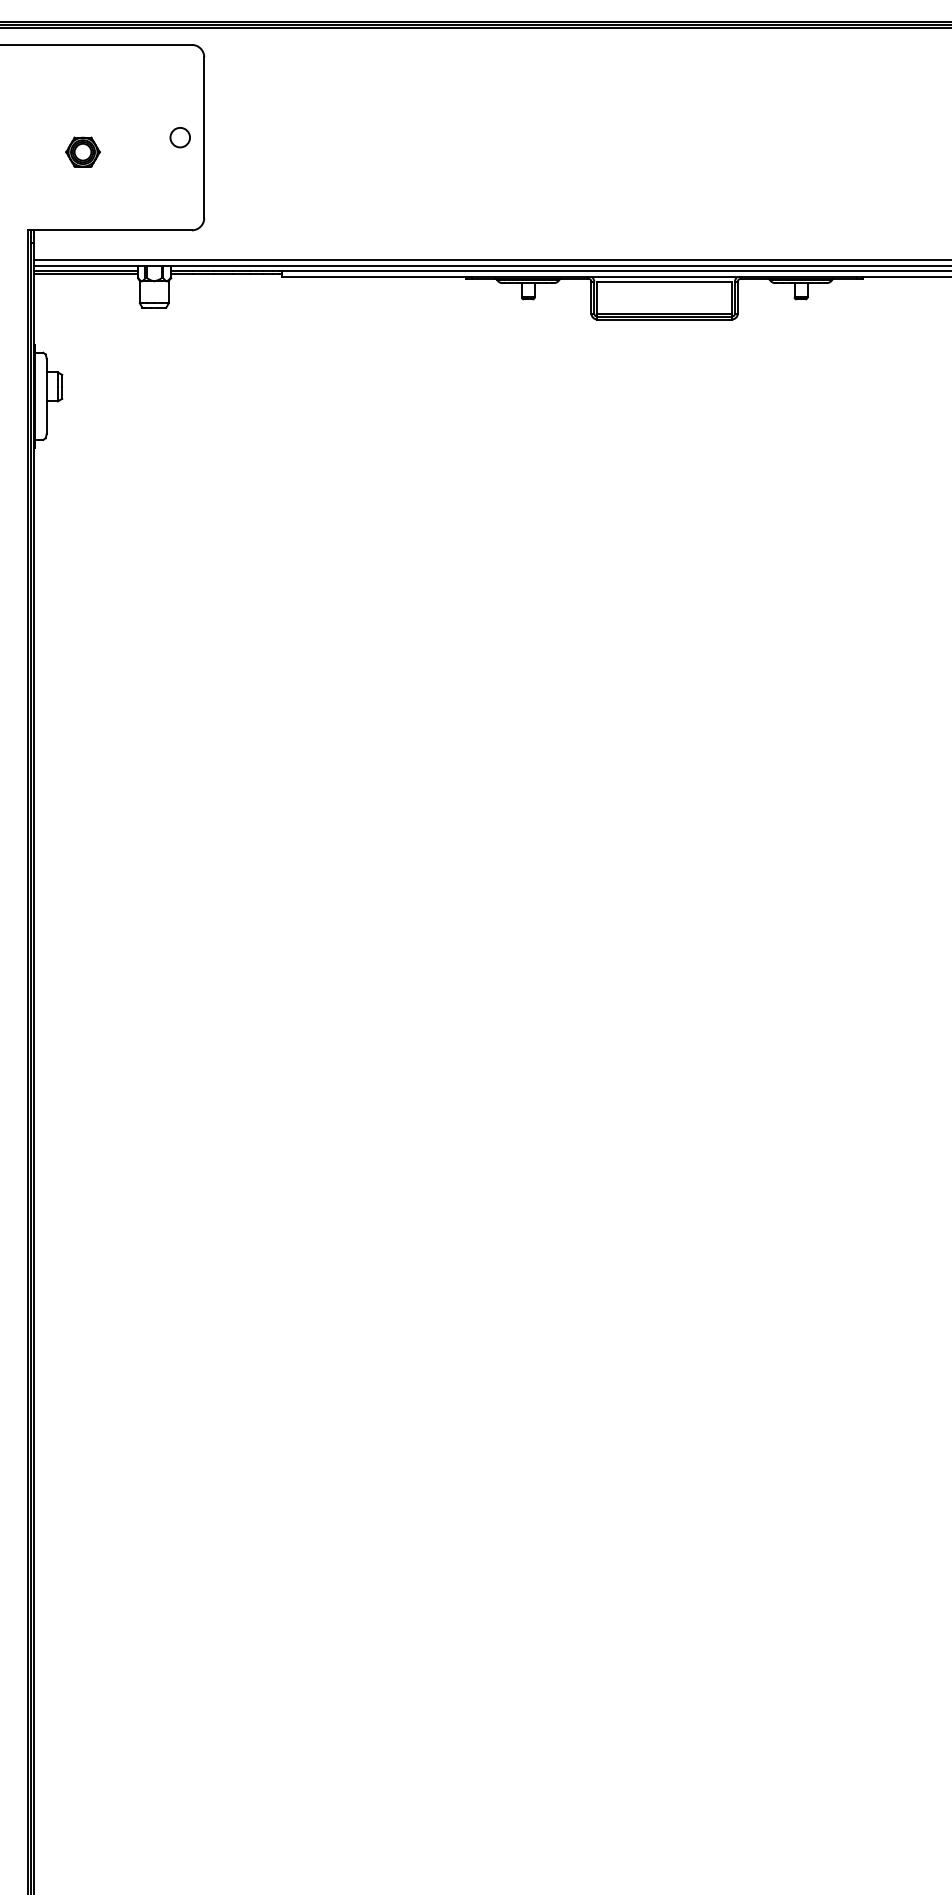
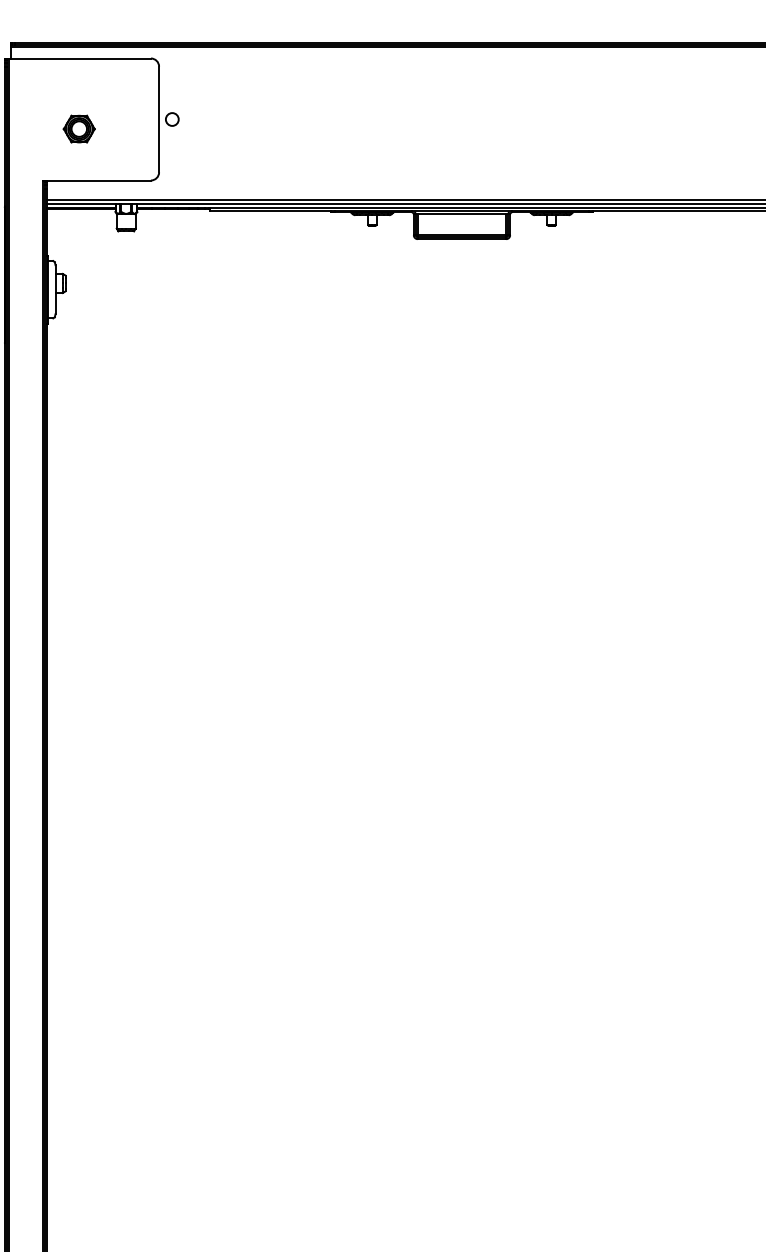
circle: (180, 137) -> (172, 119), moved
part: (83, 151) -> (79, 128), size x1.4

